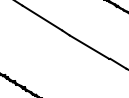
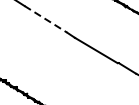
line: (42, 18) -> (45, 19), solid -> dashed

